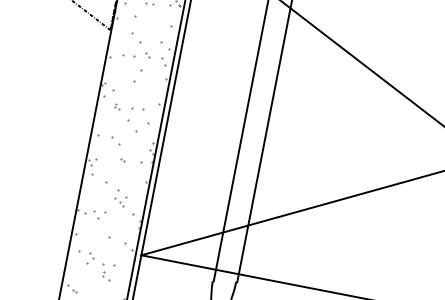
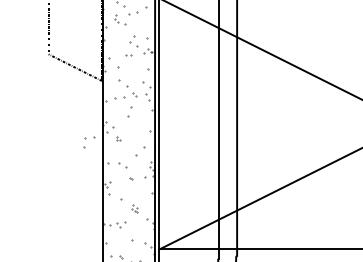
part: (136, 115) -> (89, 142), moved
part: (120, 197) -> (134, 208), size x0.6

